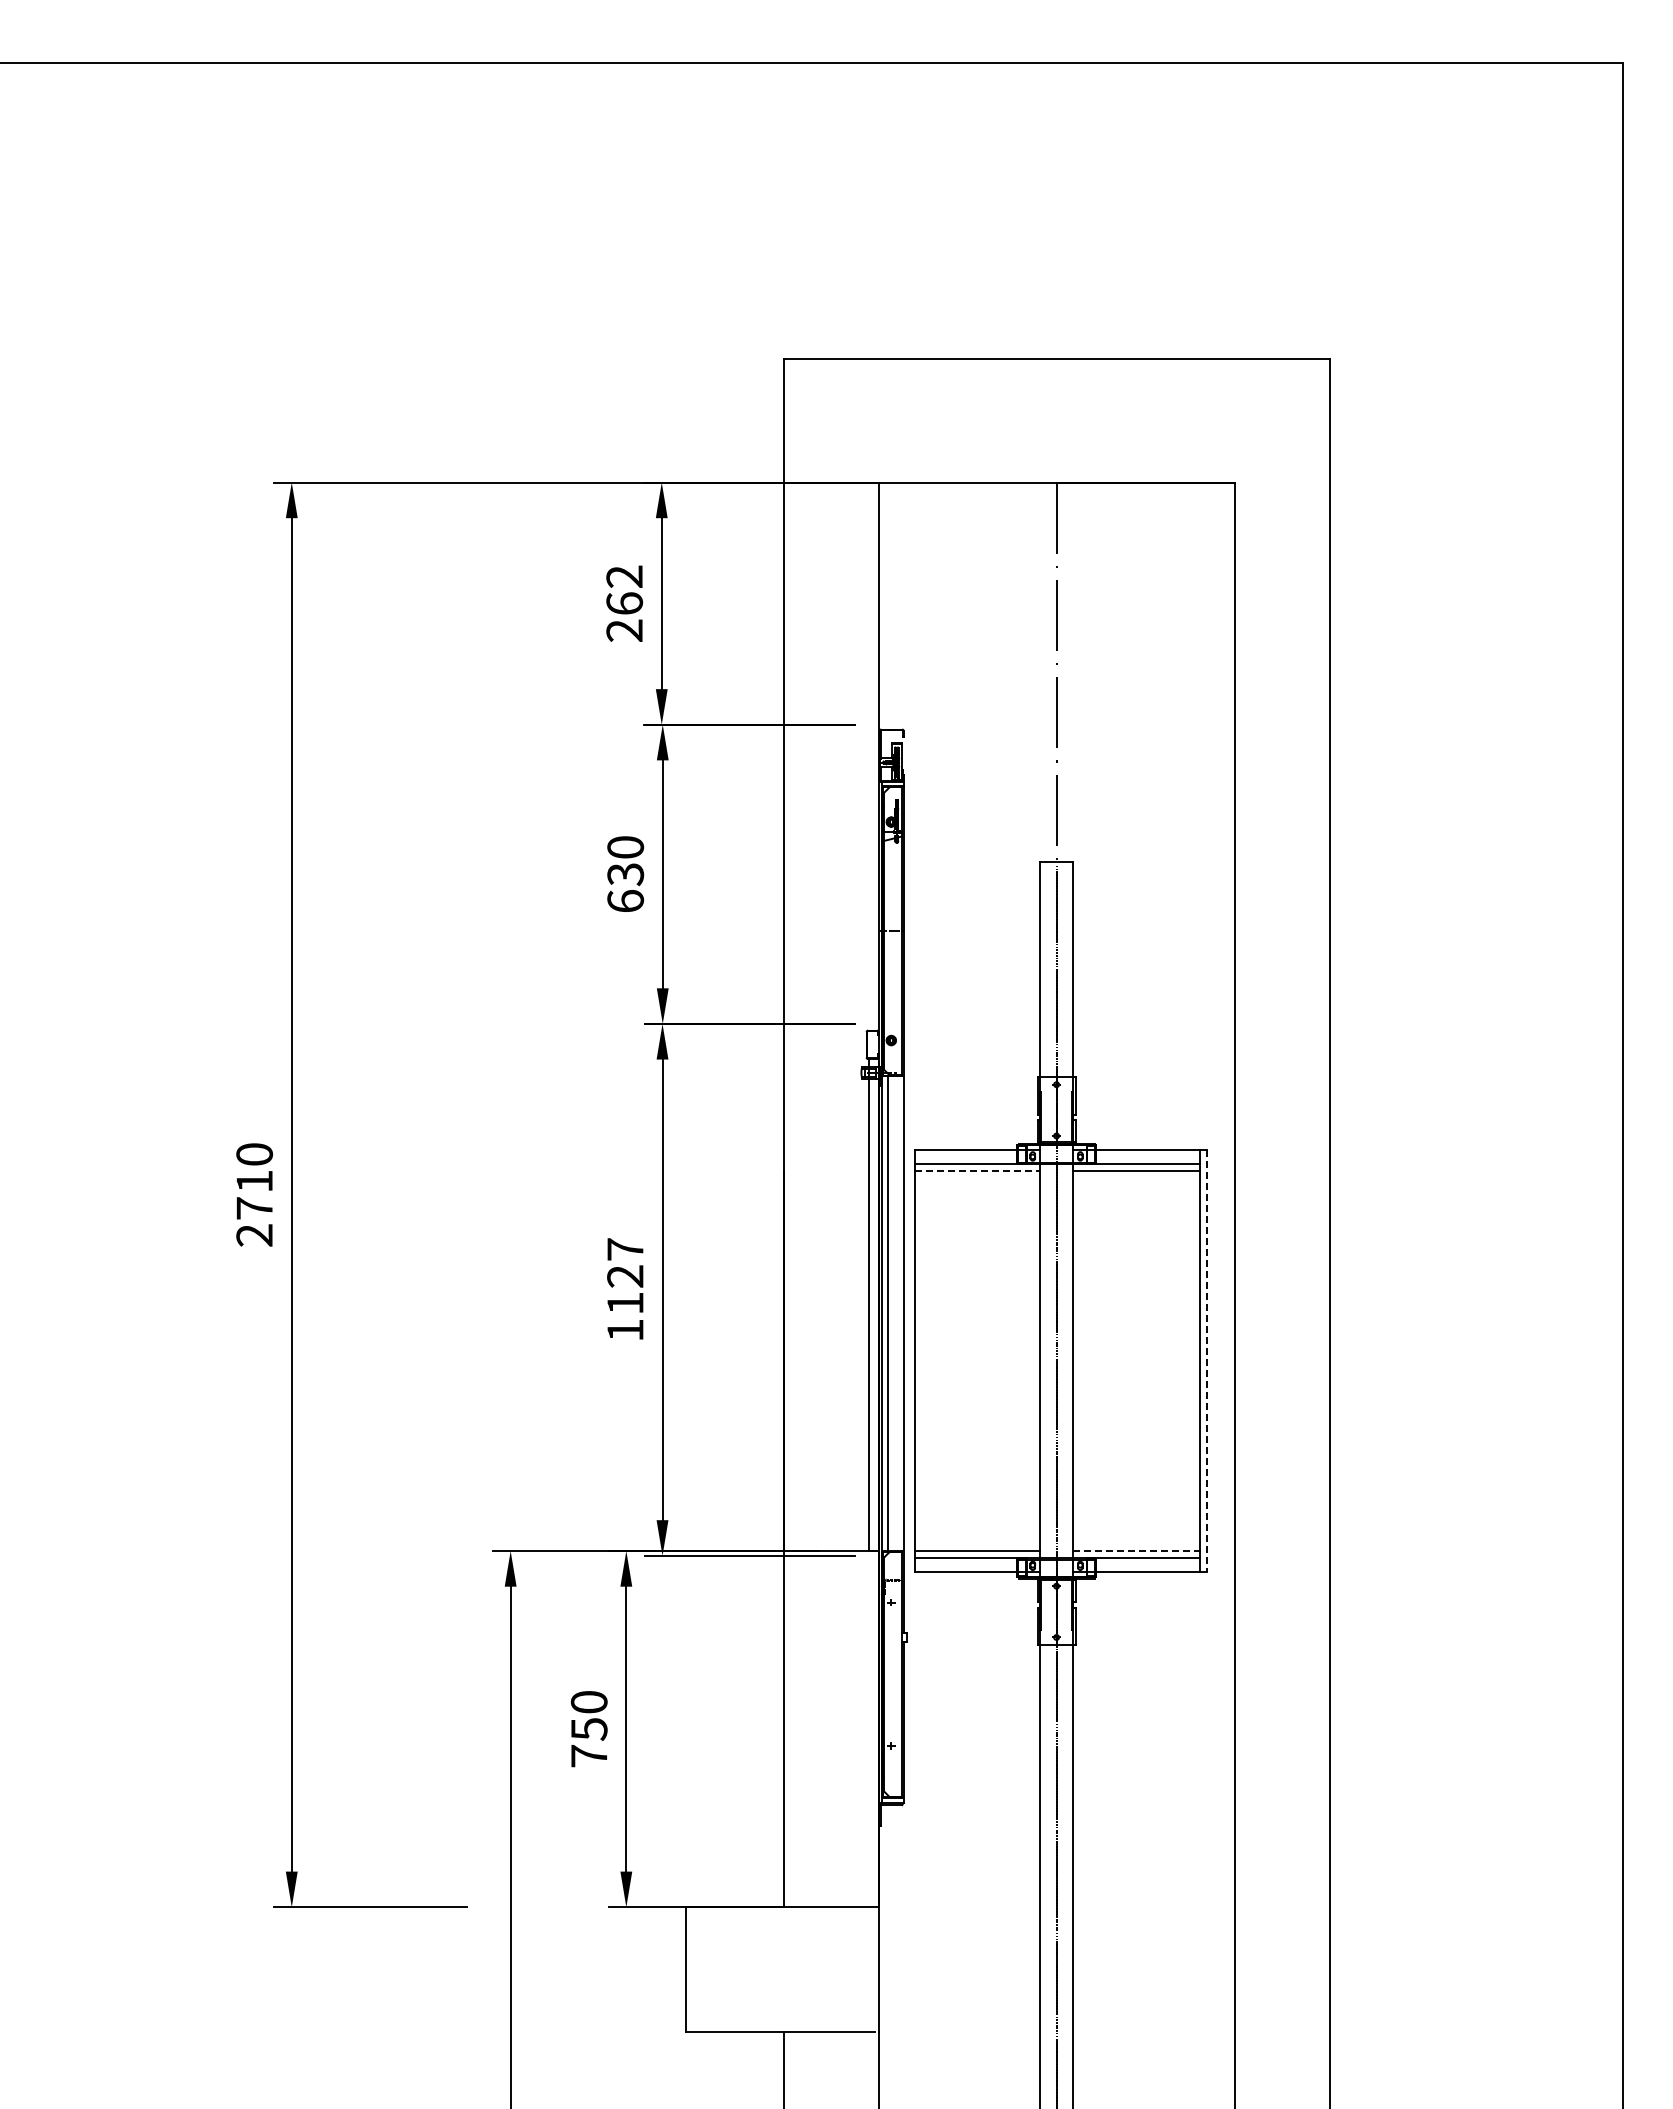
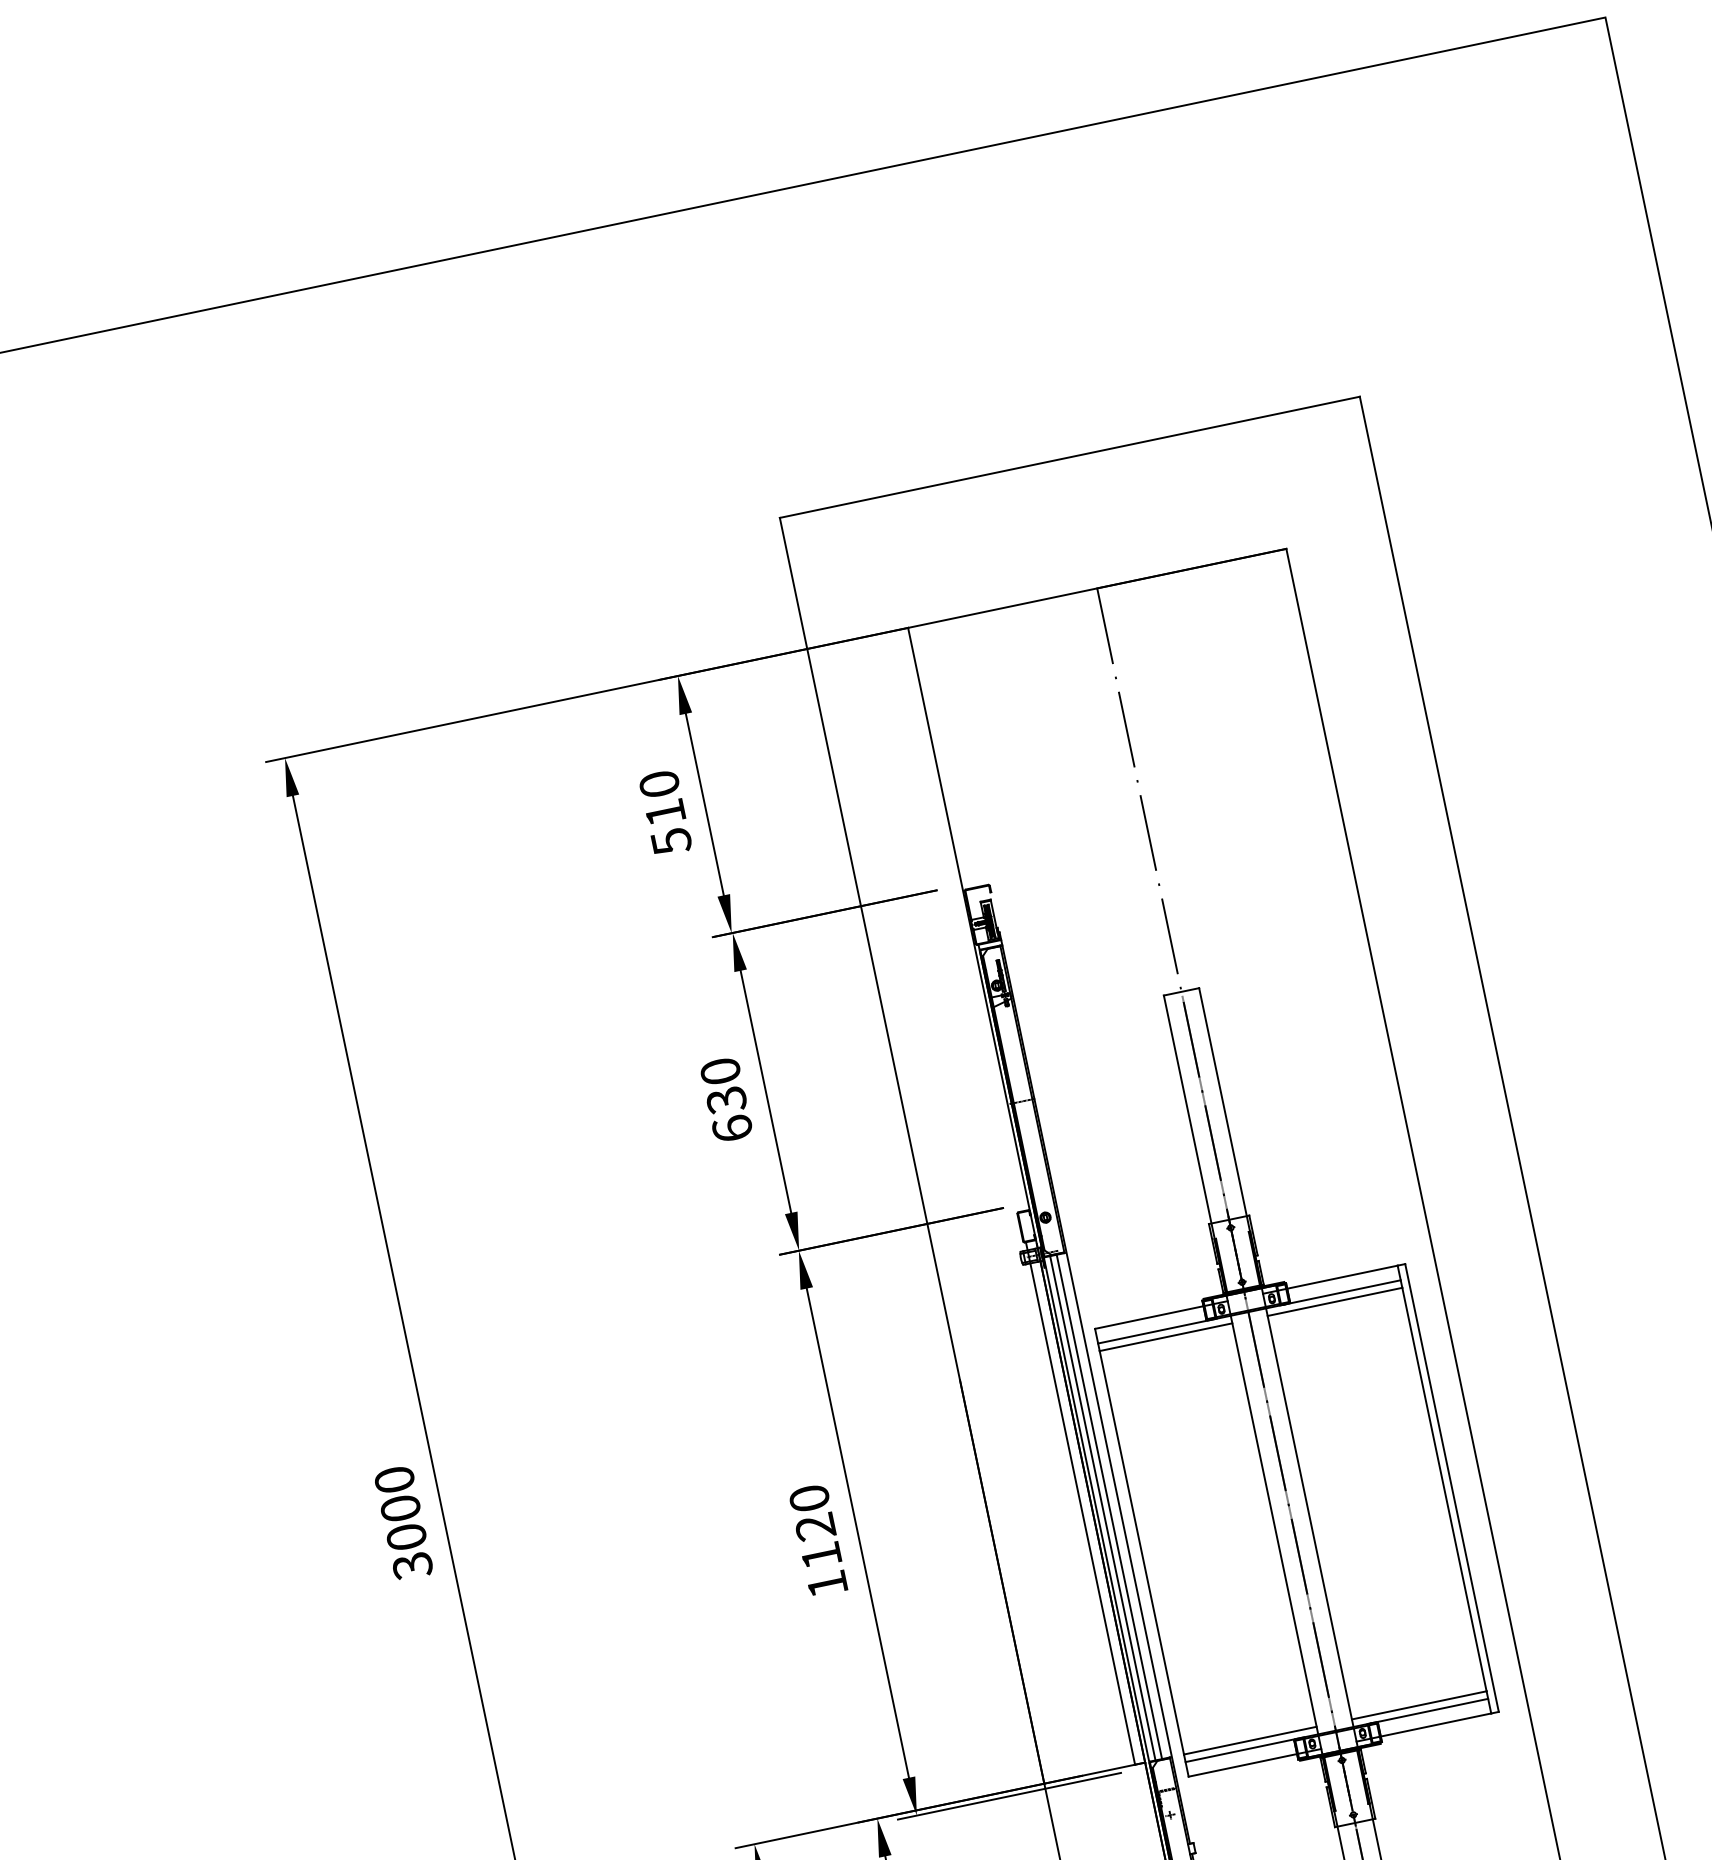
text: (624, 603) -> (665, 812), 262 -> 510
line: (978, 1171) -> (1167, 1337), dashed -> solid
text: (254, 1208) -> (406, 1537), 2710 -> 3000
text: (625, 1249) -> (809, 1498), 1127 -> 1120
line: (894, 1313) -> (1109, 1506), added
line: (1207, 1361) -> (1452, 1488), dashed -> solid
line: (1137, 1551) -> (1420, 1705), dashed -> solid

